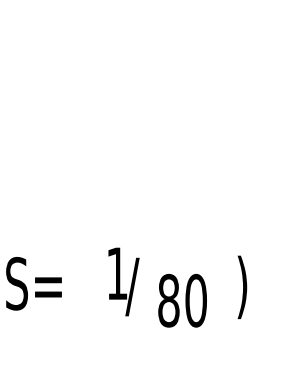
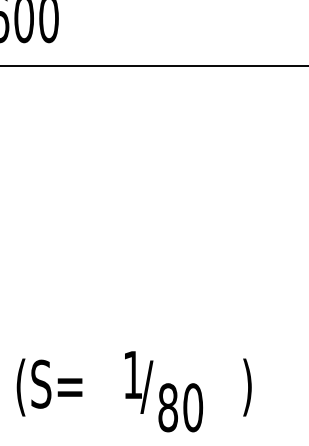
text: (182, 300) -> (180, 407), moved

